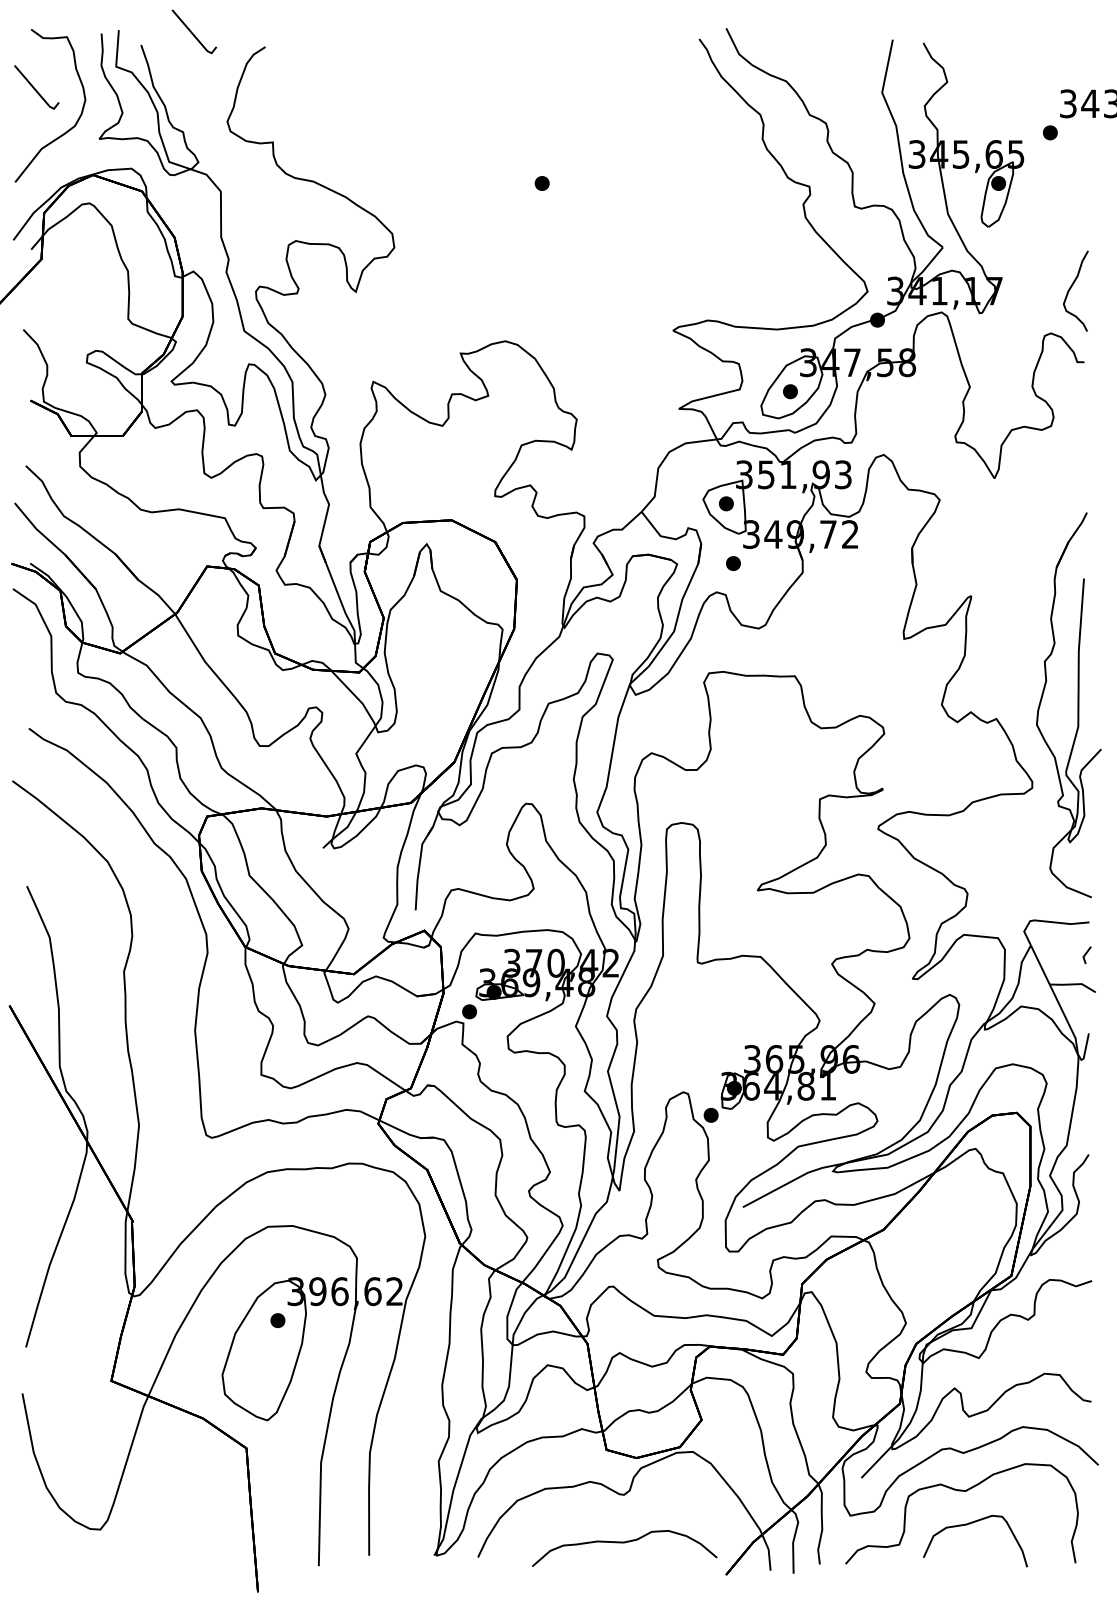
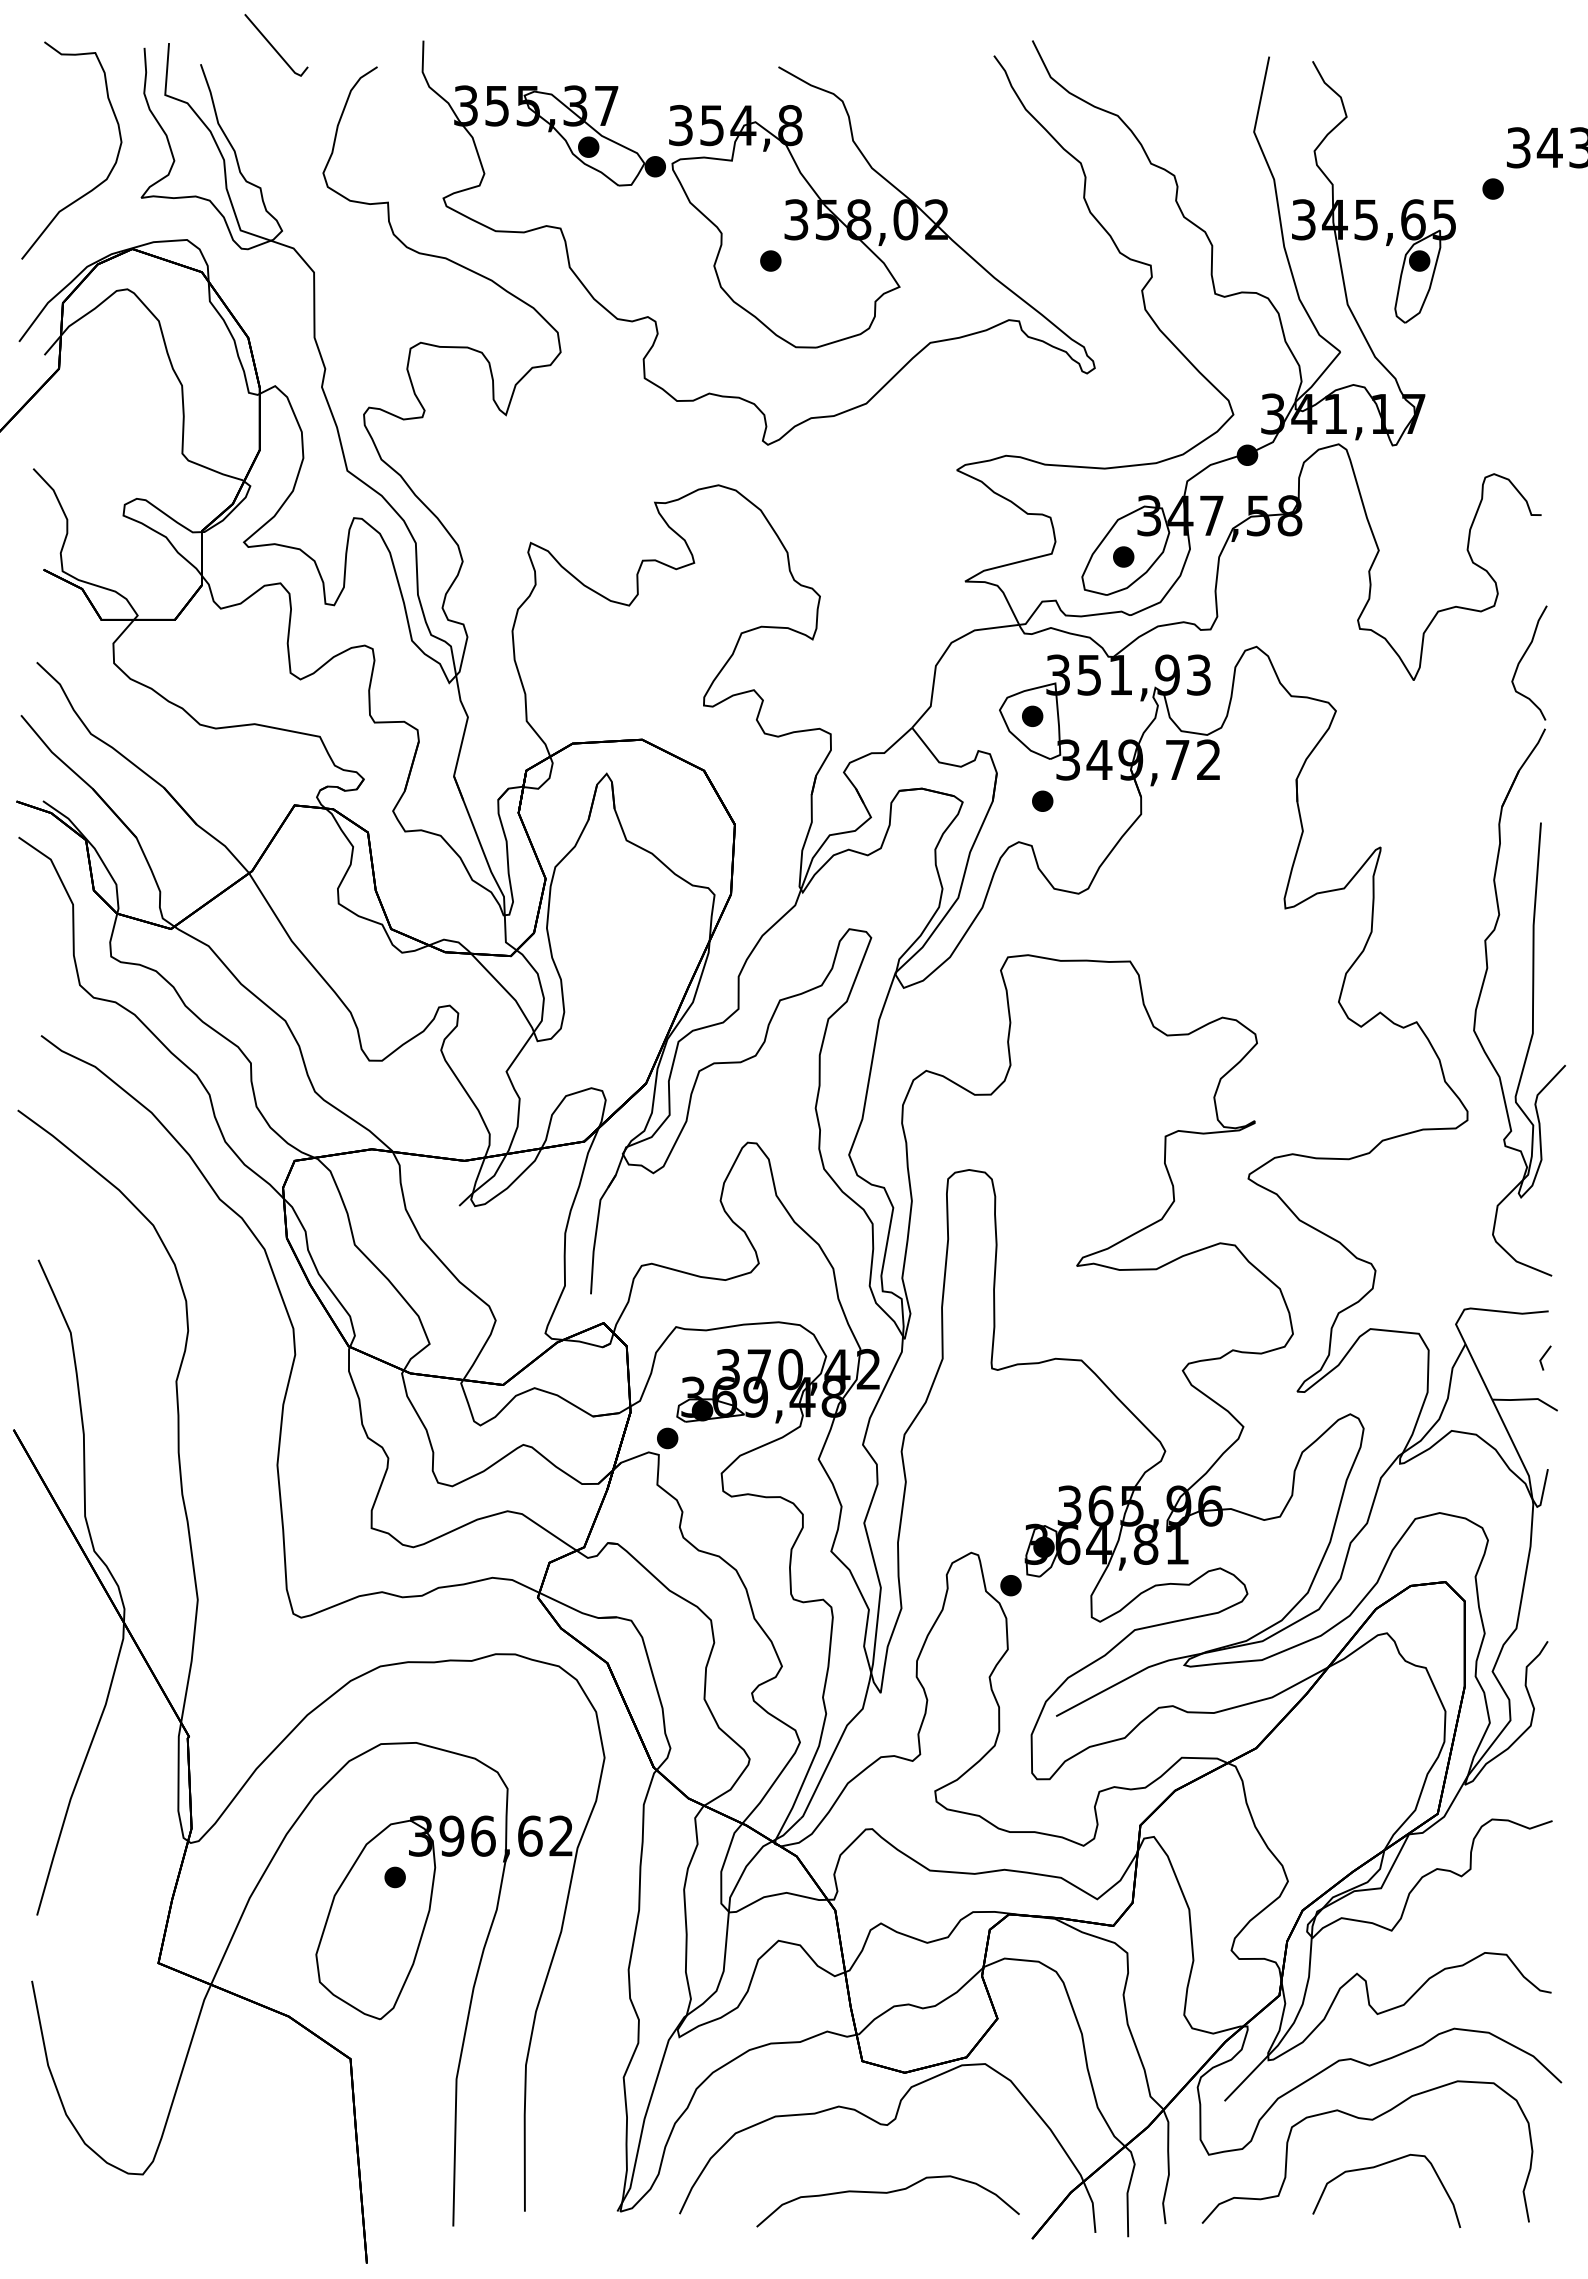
line: (35, 88) -> (50, 126), removed
part: (533, 170) -> (758, 242), added
curve: (1070, 288) -> (1522, 659), moved

